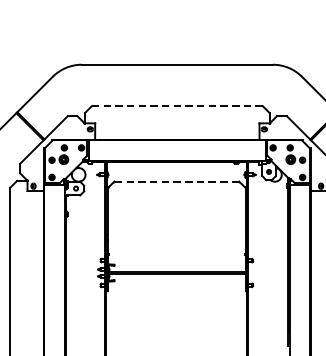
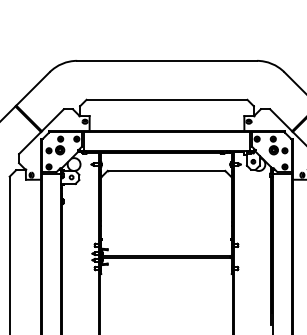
line: (177, 105) -> (167, 99), dashed -> solid
line: (176, 181) -> (166, 170), dashed -> solid

